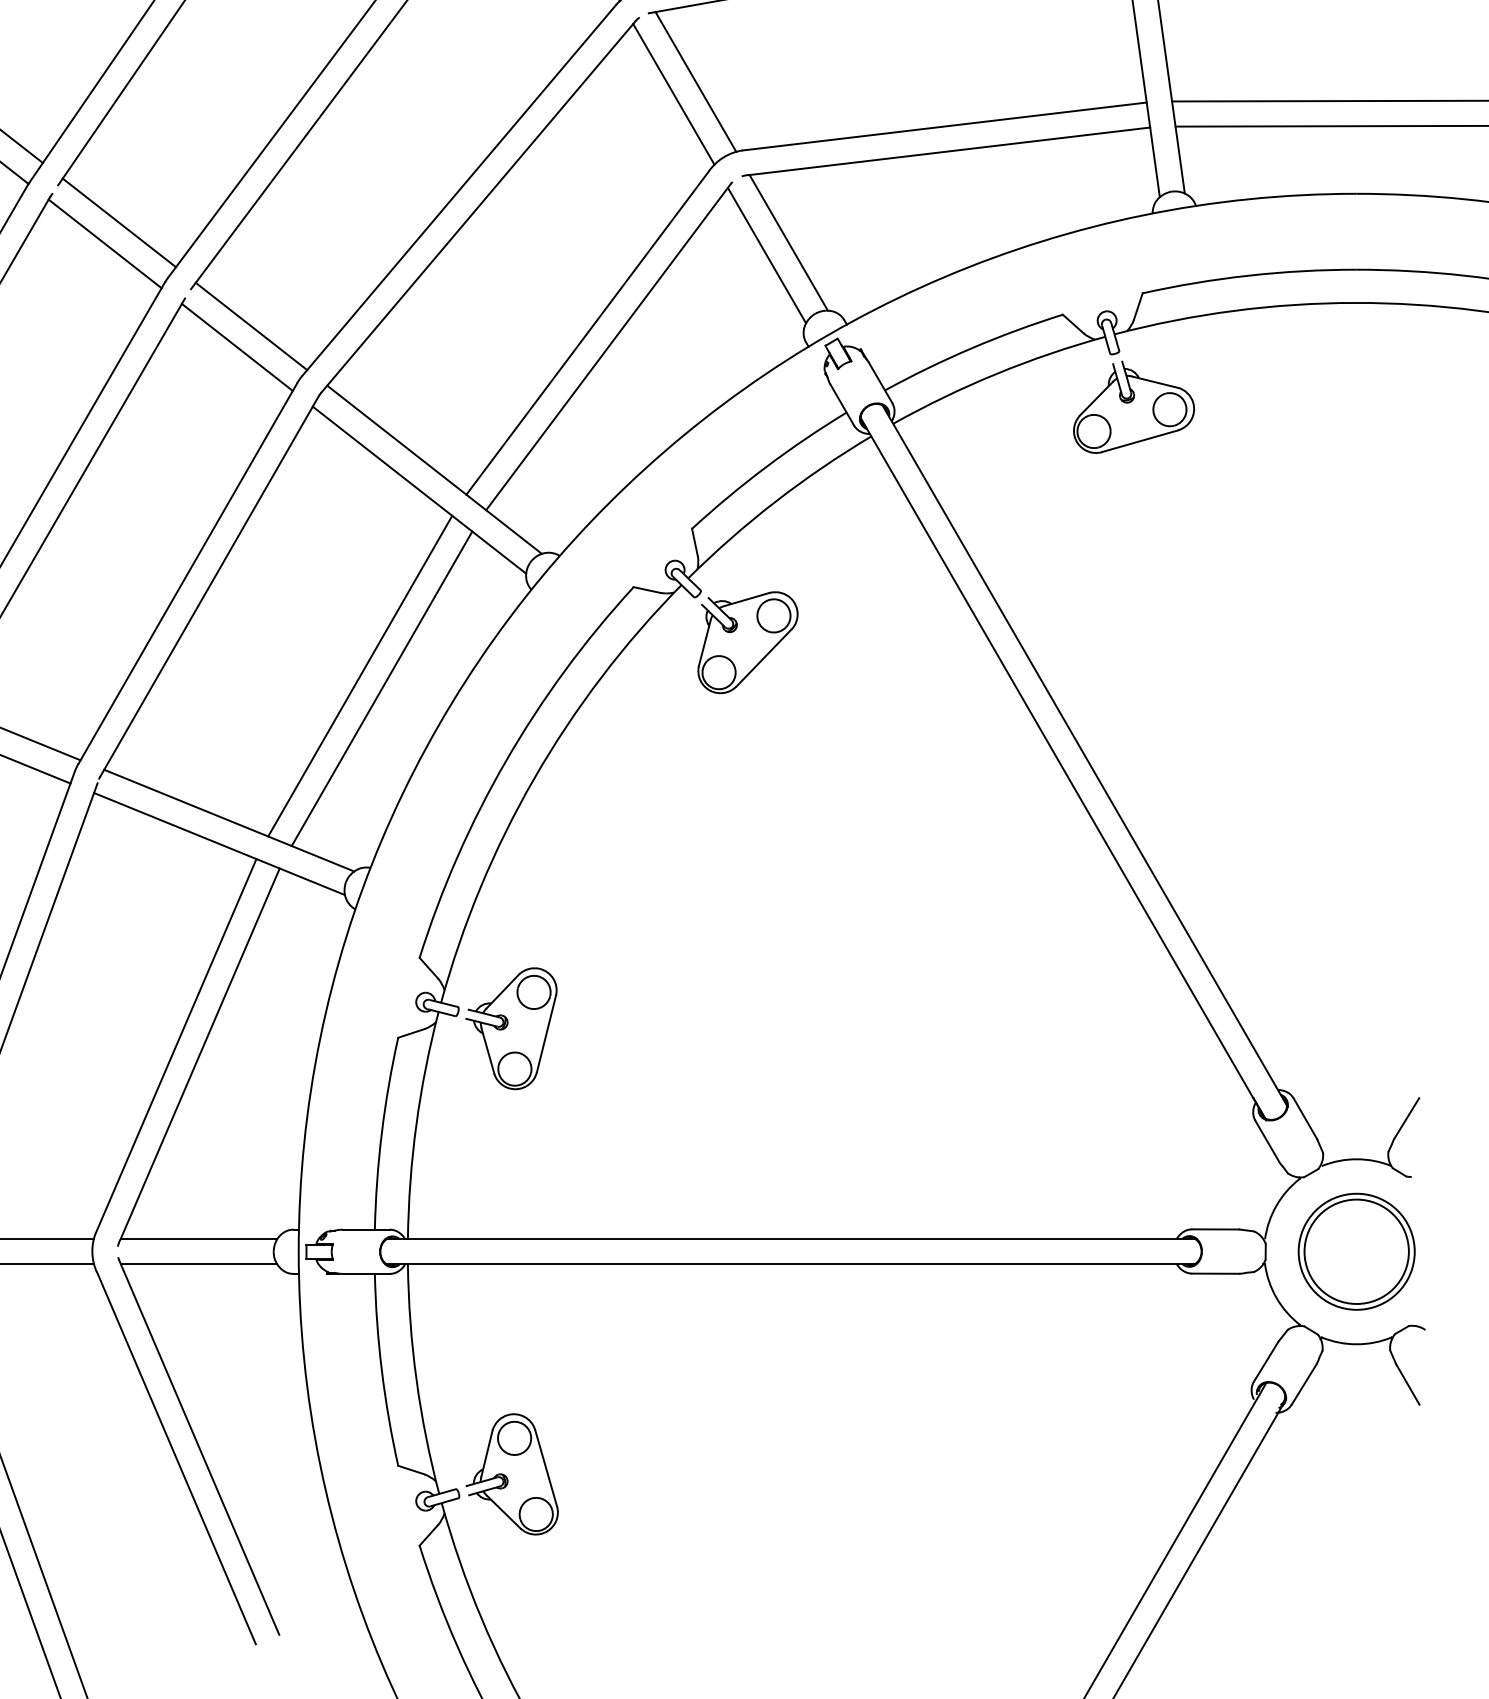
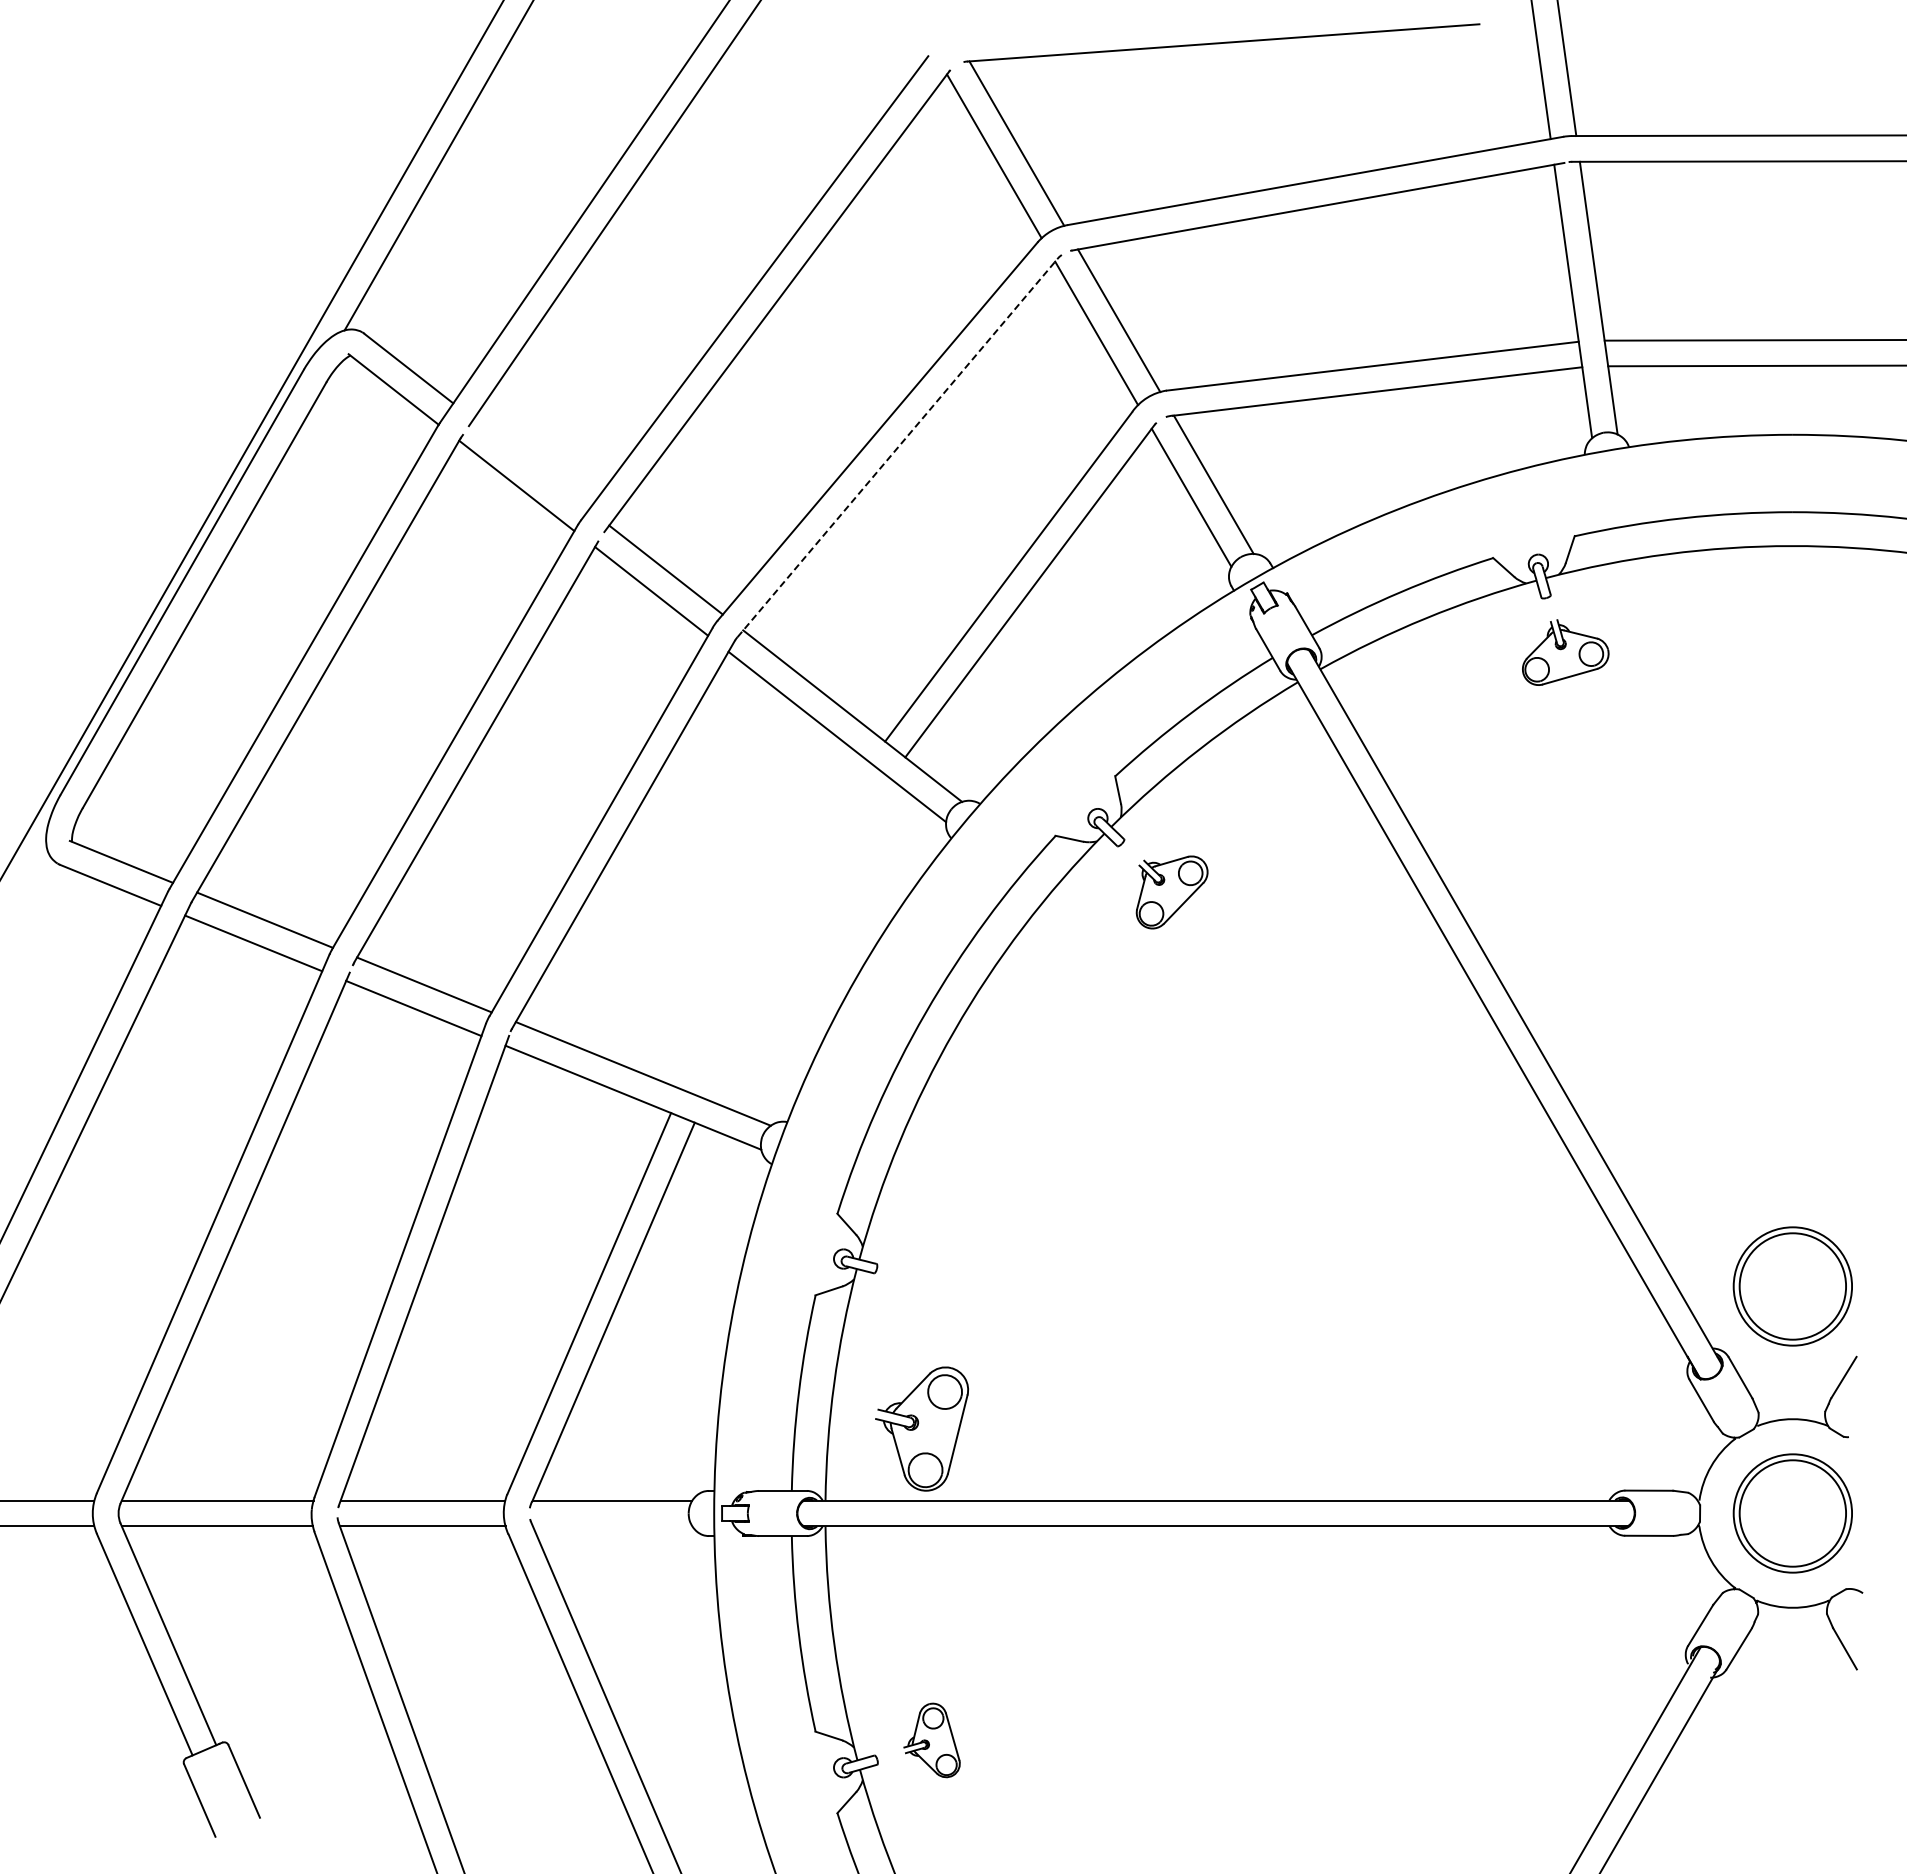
line: (478, 207) -> (897, 448), solid -> dashed
line: (119, 222) -> (531, 464), removed
part: (1133, 407) -> (1565, 652), size x0.7
part: (747, 642) -> (1171, 892), size x0.7
line: (359, 676) -> (776, 926), removed
line: (382, 688) -> (799, 939), removed
part: (510, 1028) -> (921, 1428), moved
part: (1356, 1029) -> (1792, 1286), added
line: (198, 1264) -> (612, 1526), removed
part: (511, 1474) -> (931, 1740), size x0.6

